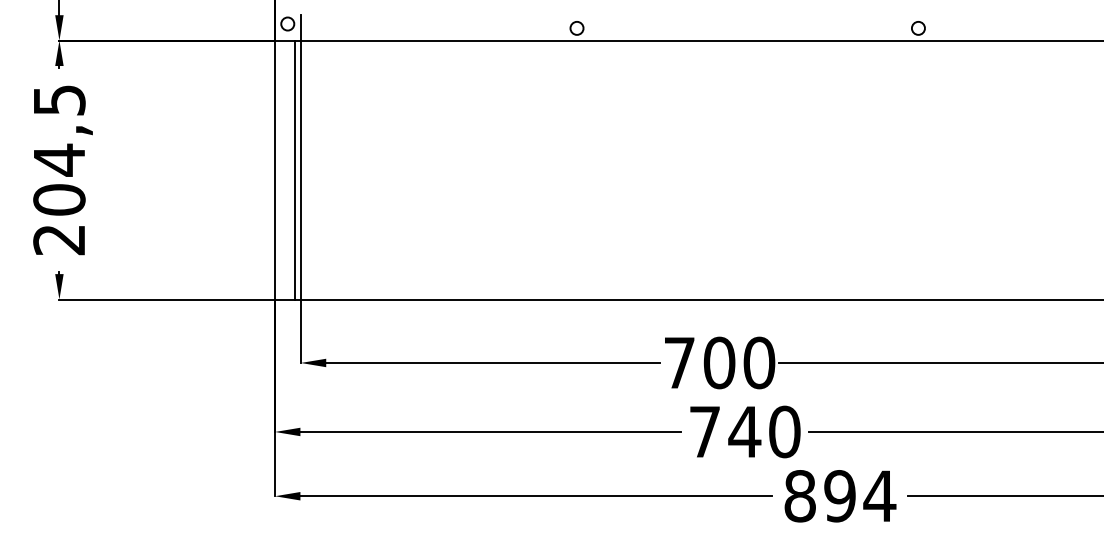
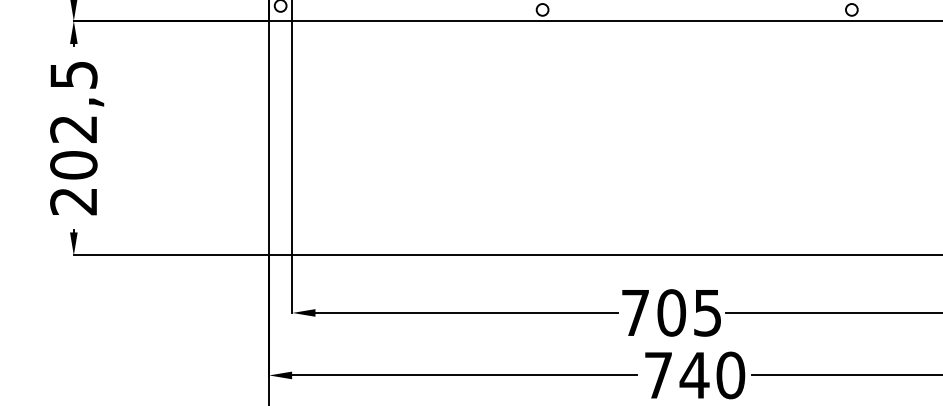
text: (58, 159) -> (73, 128), 204,5 -> 202,5
line: (294, 169) -> (286, 137), removed
text: (759, 362) -> (707, 312), 700 -> 705

